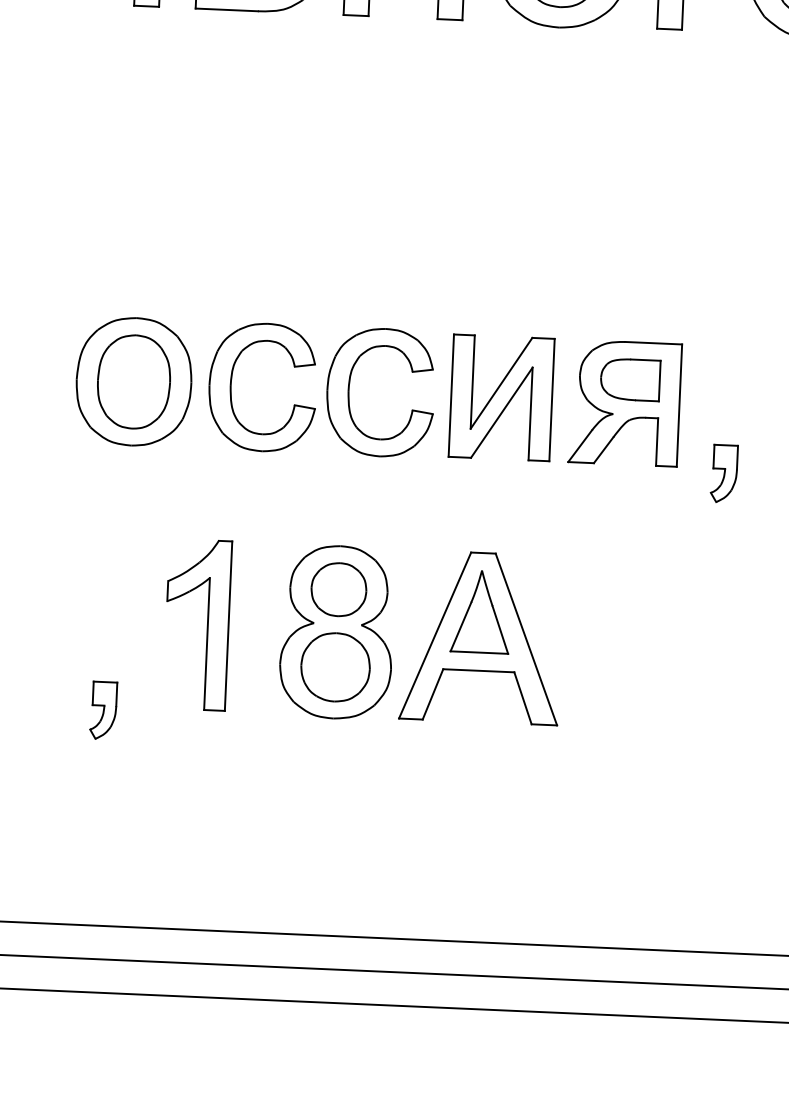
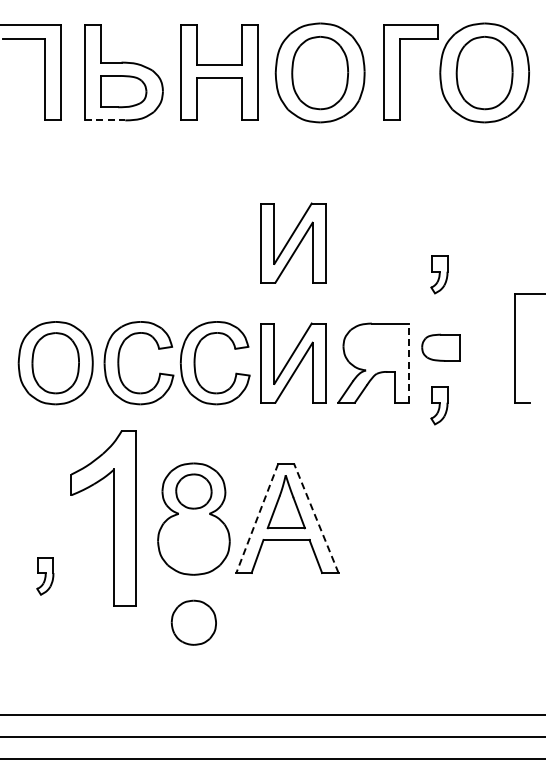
line: (227, 10) -> (105, 120), solid -> dashed
part: (509, 211) -> (293, 242), added
part: (733, 270) -> (439, 274), added
part: (629, 379) -> (440, 347), moved
line: (679, 406) -> (408, 363), solid -> dashed
part: (197, 623) -> (103, 517), size x1.6
line: (435, 635) -> (257, 518), solid -> dashed
line: (526, 639) -> (316, 518), solid -> dashed
part: (334, 666) -> (193, 622), moved

